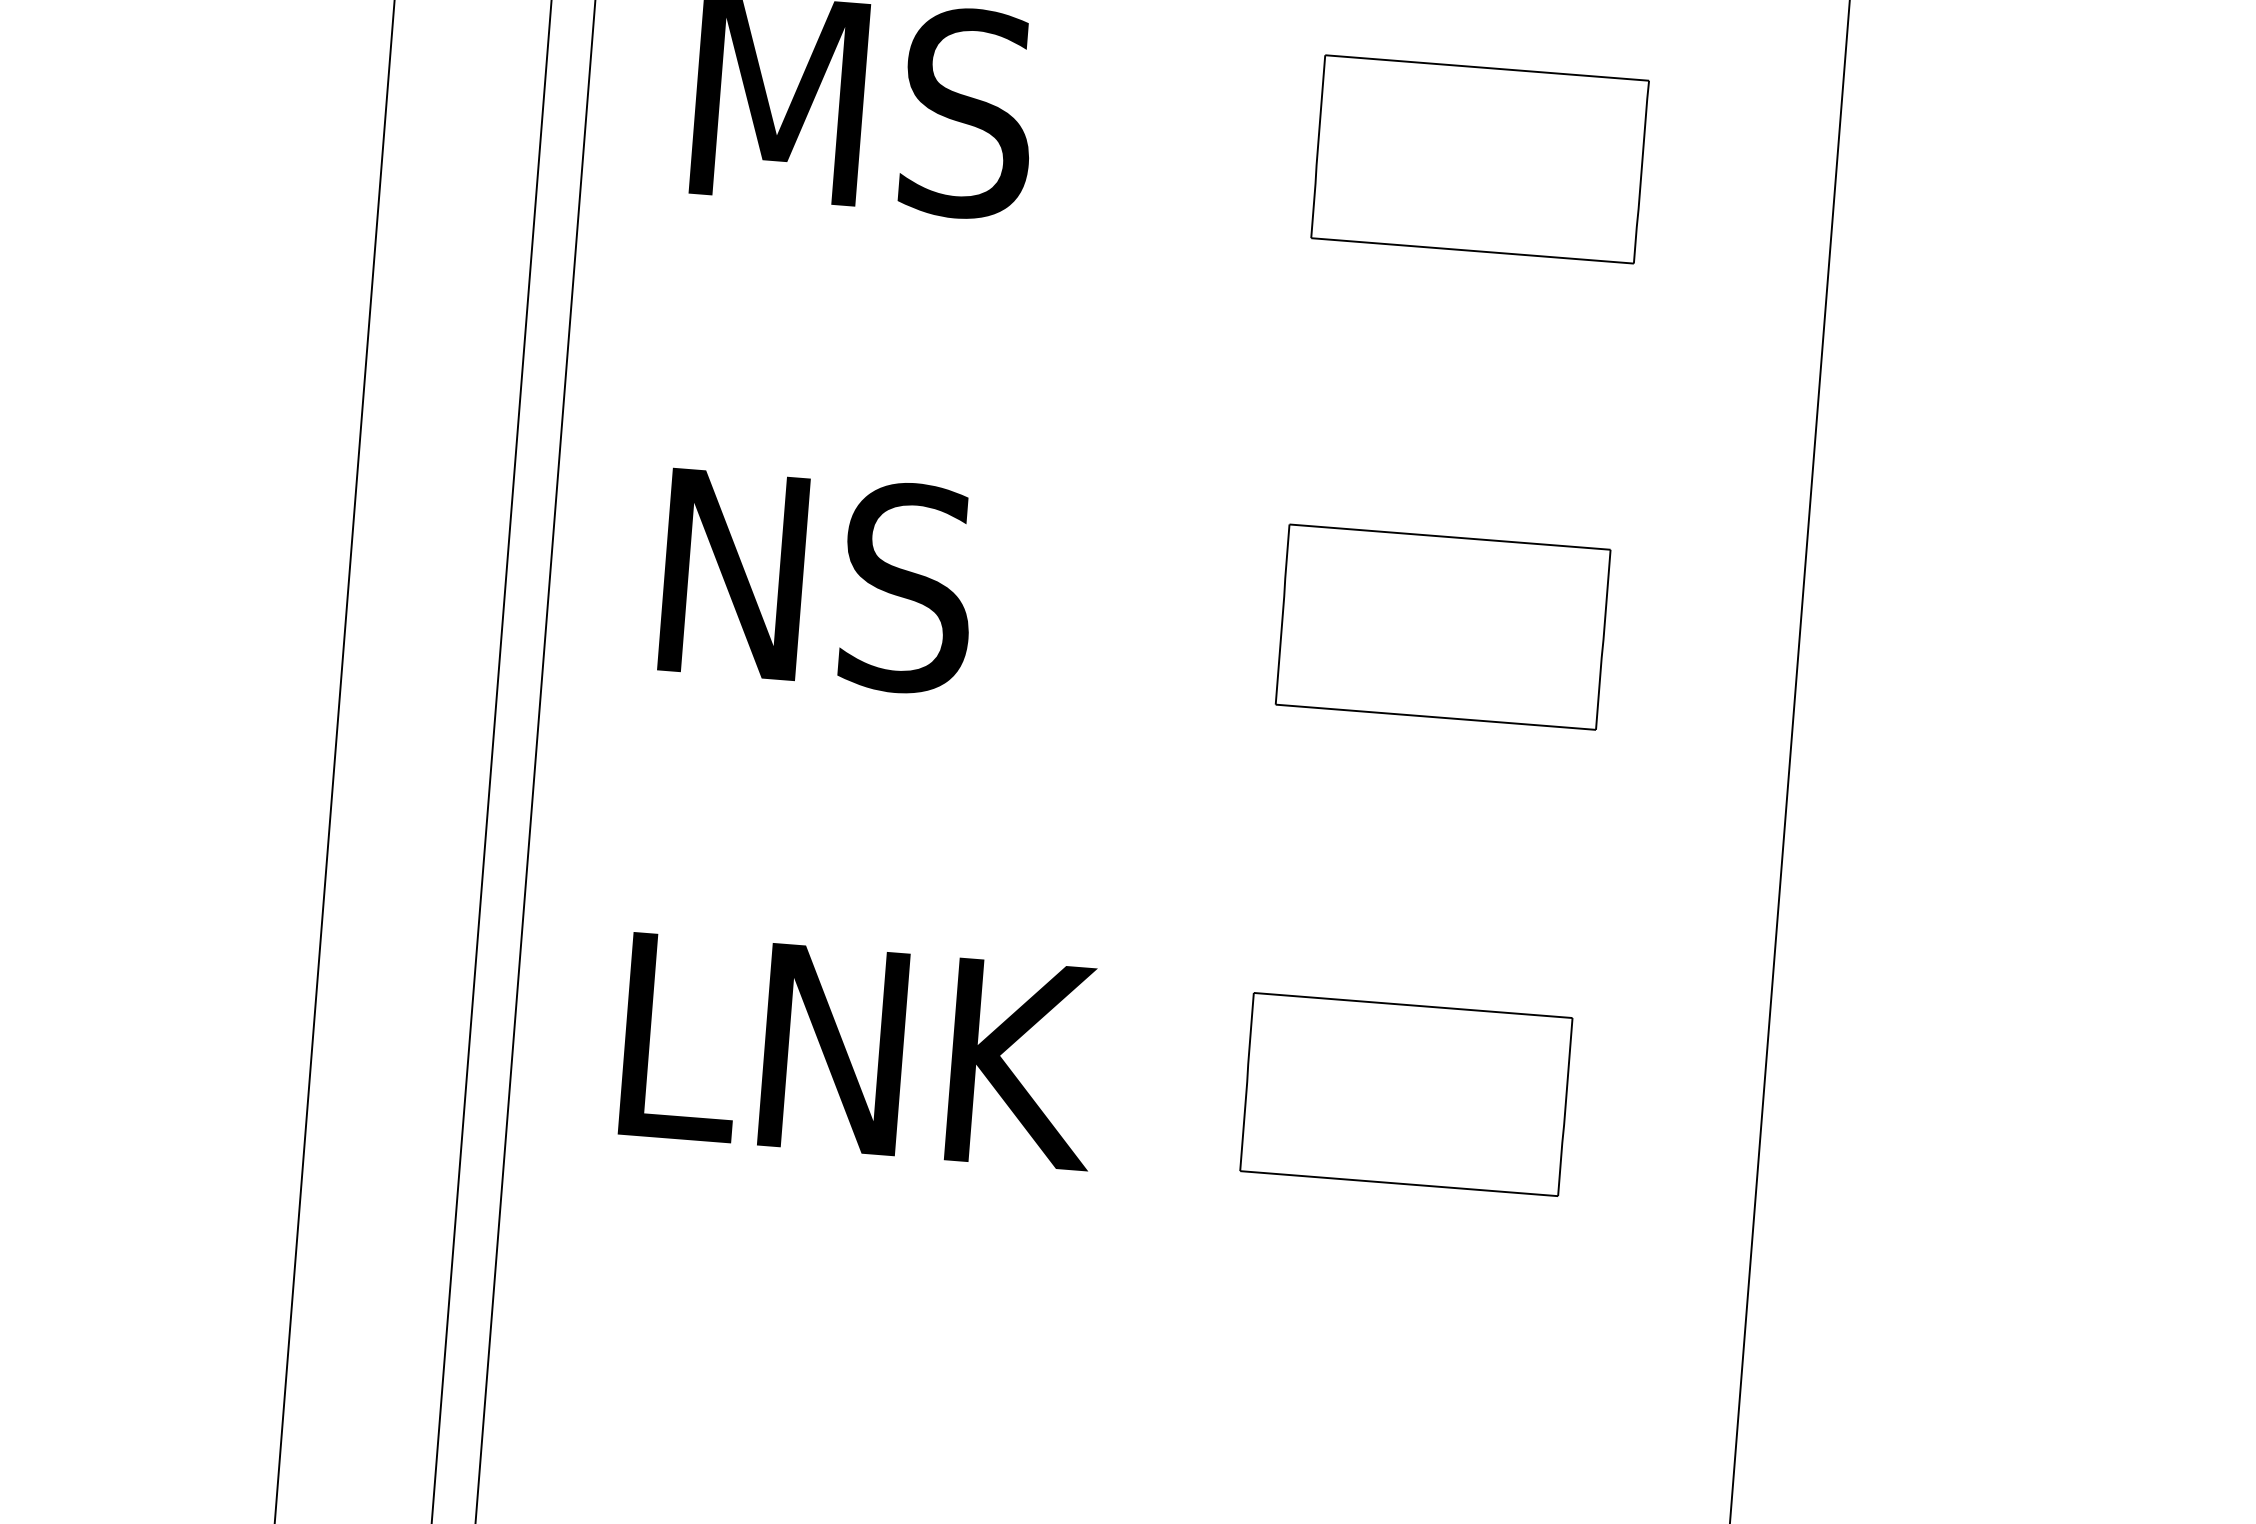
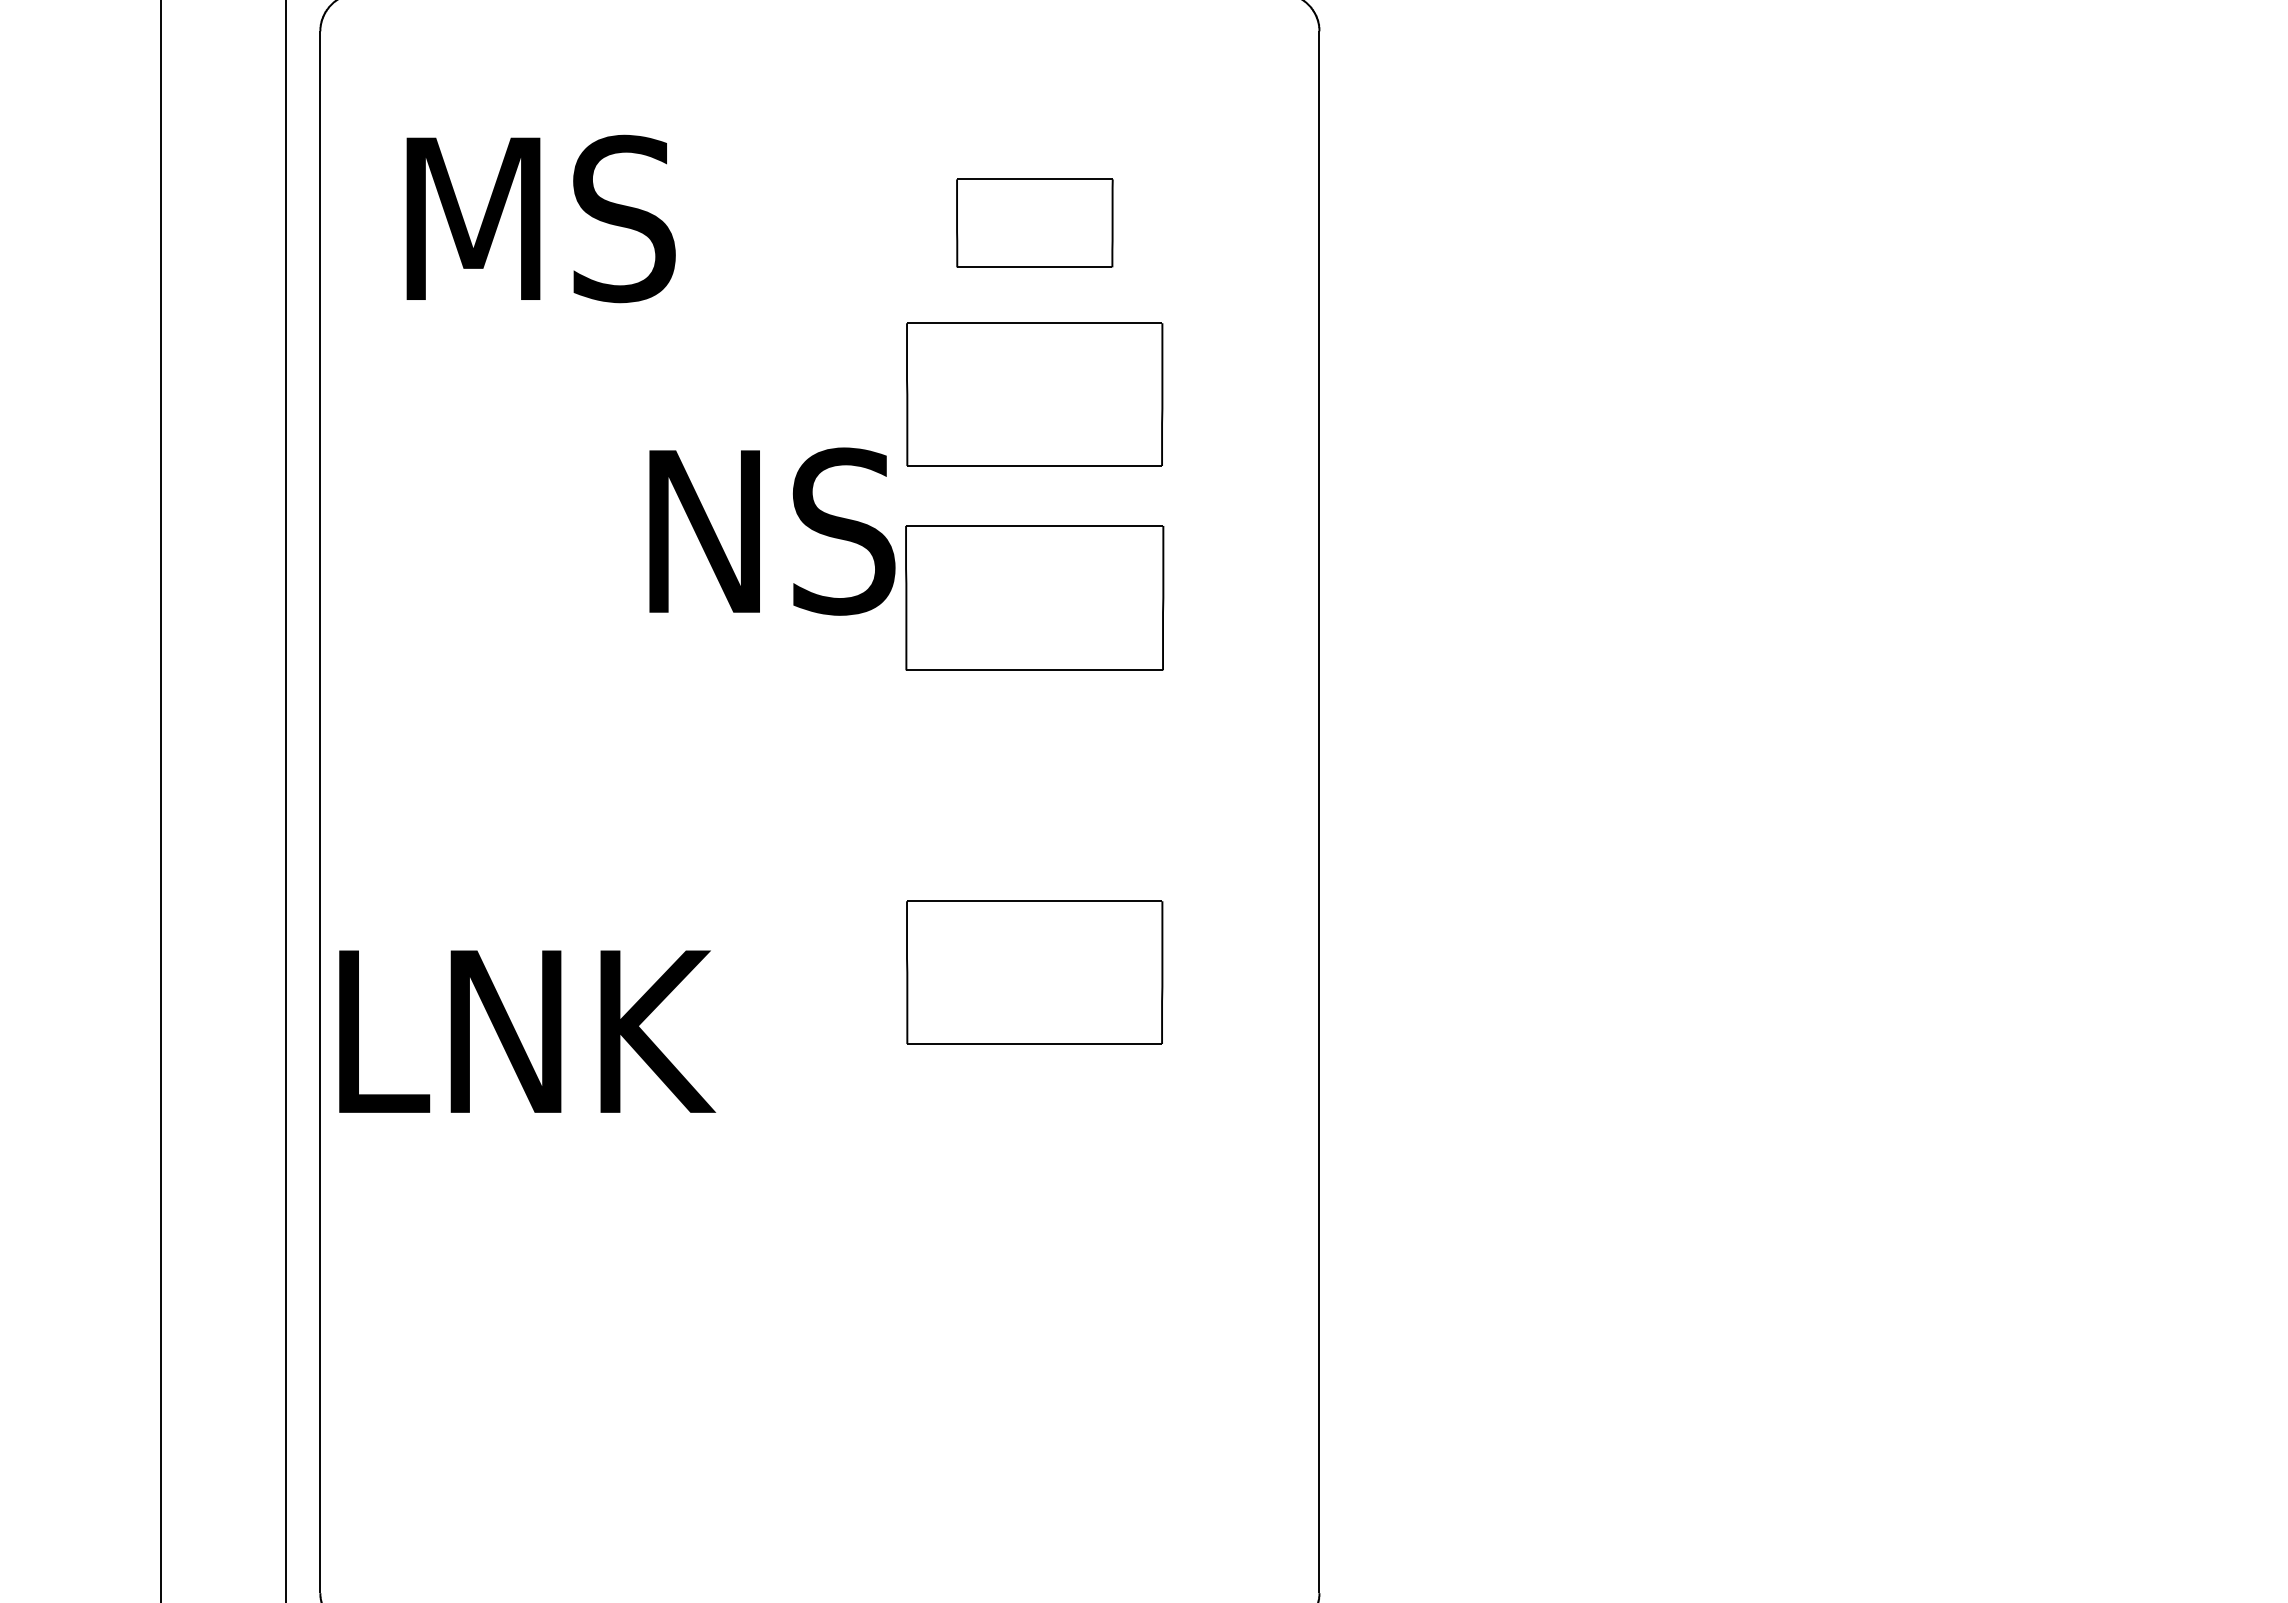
part: (1479, 159) -> (1034, 223), size x0.6
part: (1462, 373) -> (1034, 394), added
text: (818, 581) -> (772, 531), moved
text: (860, 1051) -> (527, 1031), moved

